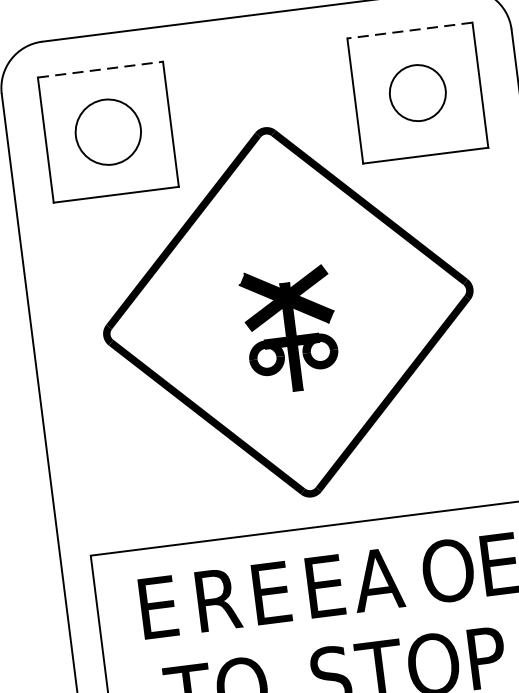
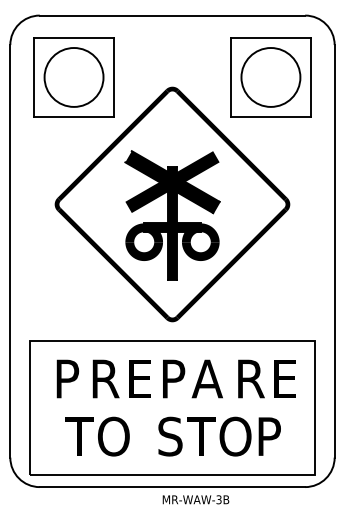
line: (409, 30) -> (270, 37), dashed -> solid
line: (101, 69) -> (74, 37), dashed -> solid
circle: (417, 93) -> (270, 77), size x1.67
circle: (107, 132) -> (73, 77), size x1.43
part: (290, 329) -> (172, 215), size x1.67
text: (448, 569) -> (252, 378), O -> R
text: (326, 585) -> (174, 378), E -> P
text: (157, 606) -> (67, 378), E -> P

